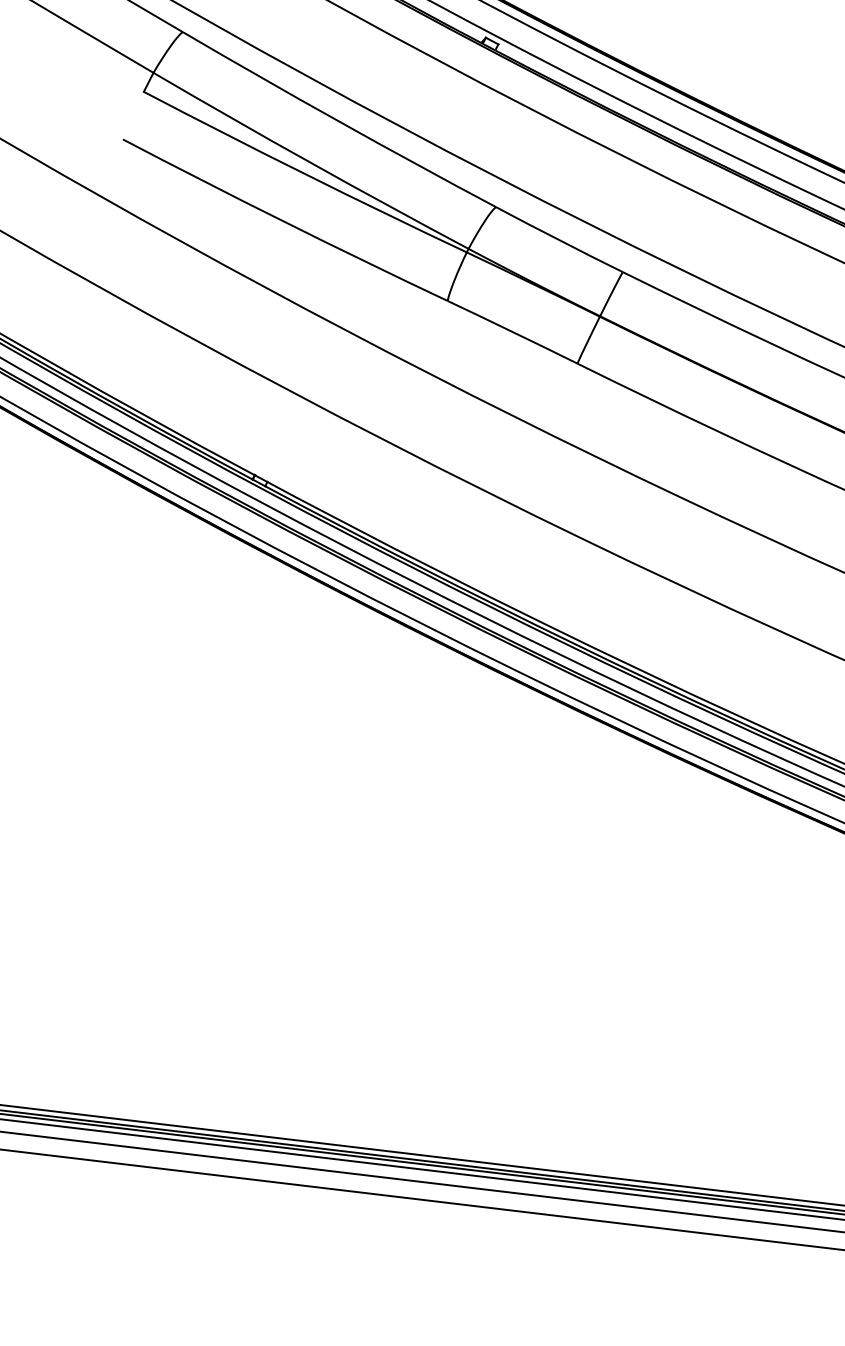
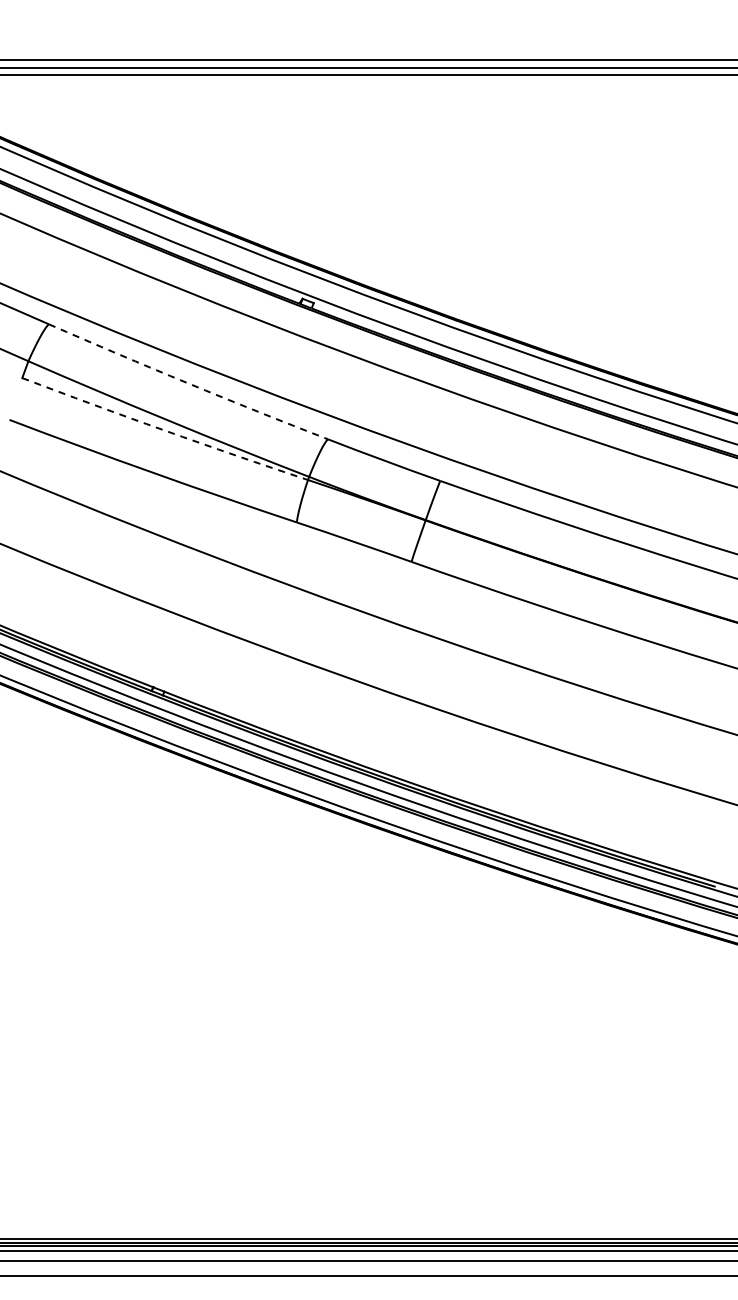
arc: (338, 121) -> (187, 383), solid -> dashed
arc: (304, 173) -> (164, 430), solid -> dashed

